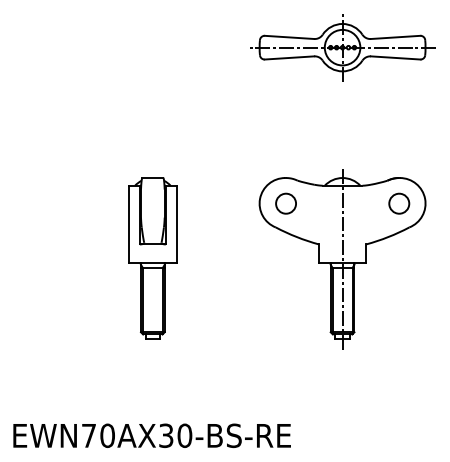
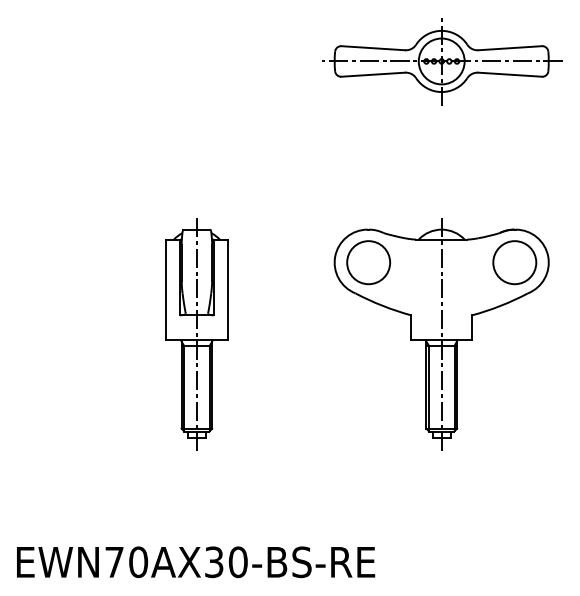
part: (285, 203) -> (368, 262), size x1.67
part: (398, 203) -> (514, 262), size x1.67
line: (152, 258) -> (196, 333), added

